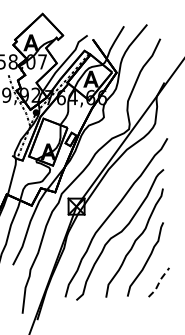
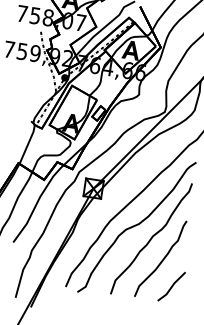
line: (159, 282) -> (172, 286), dashed -> solid

